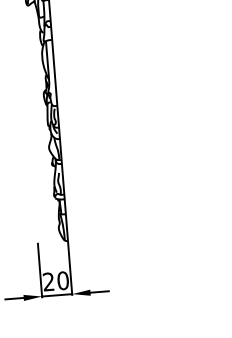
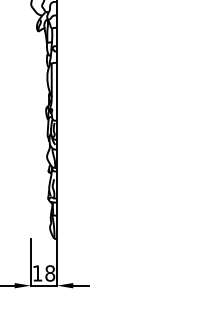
text: (55, 281) -> (43, 273), 20 -> 18

